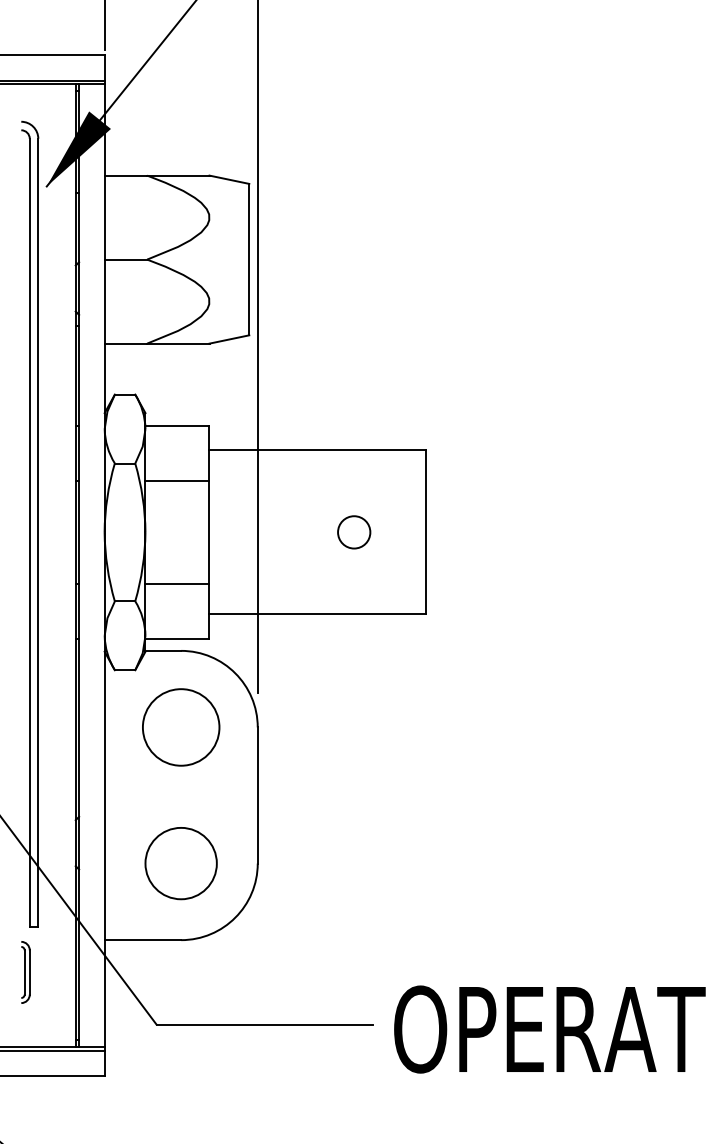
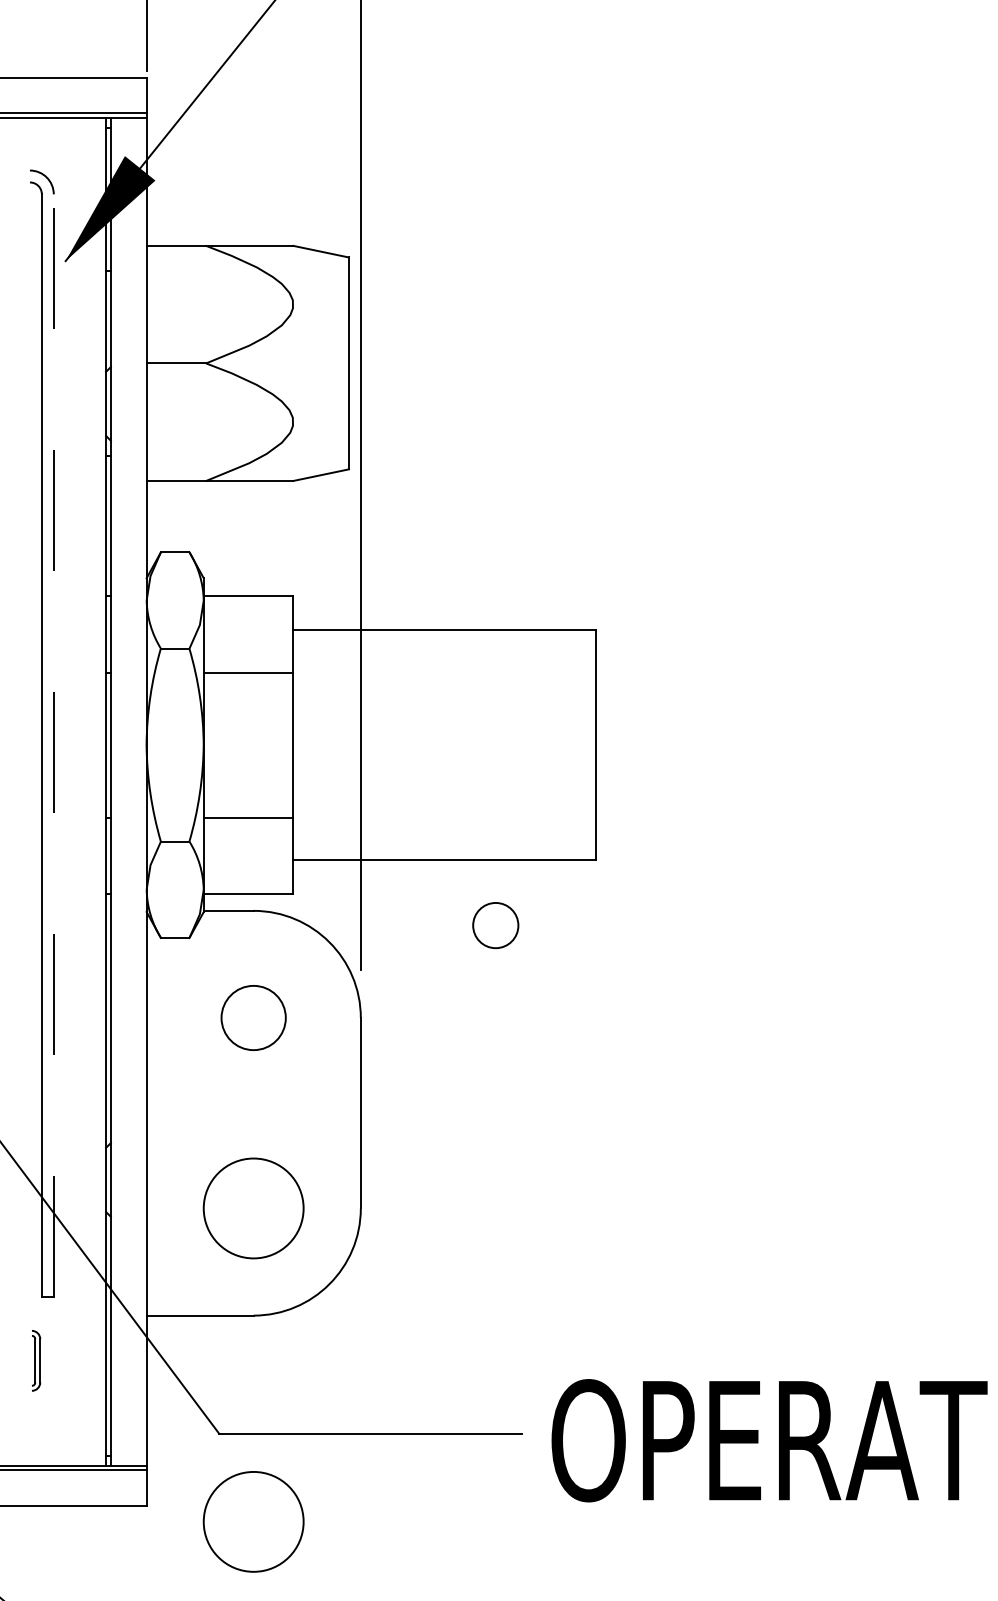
line: (38, 532) -> (54, 745), solid -> dashed
circle: (354, 532) -> (496, 925), moved
circle: (180, 727) -> (252, 1018), size x0.6
part: (25, 972) -> (35, 1360), size x0.7
circle: (180, 1087) -> (252, 1521), added

